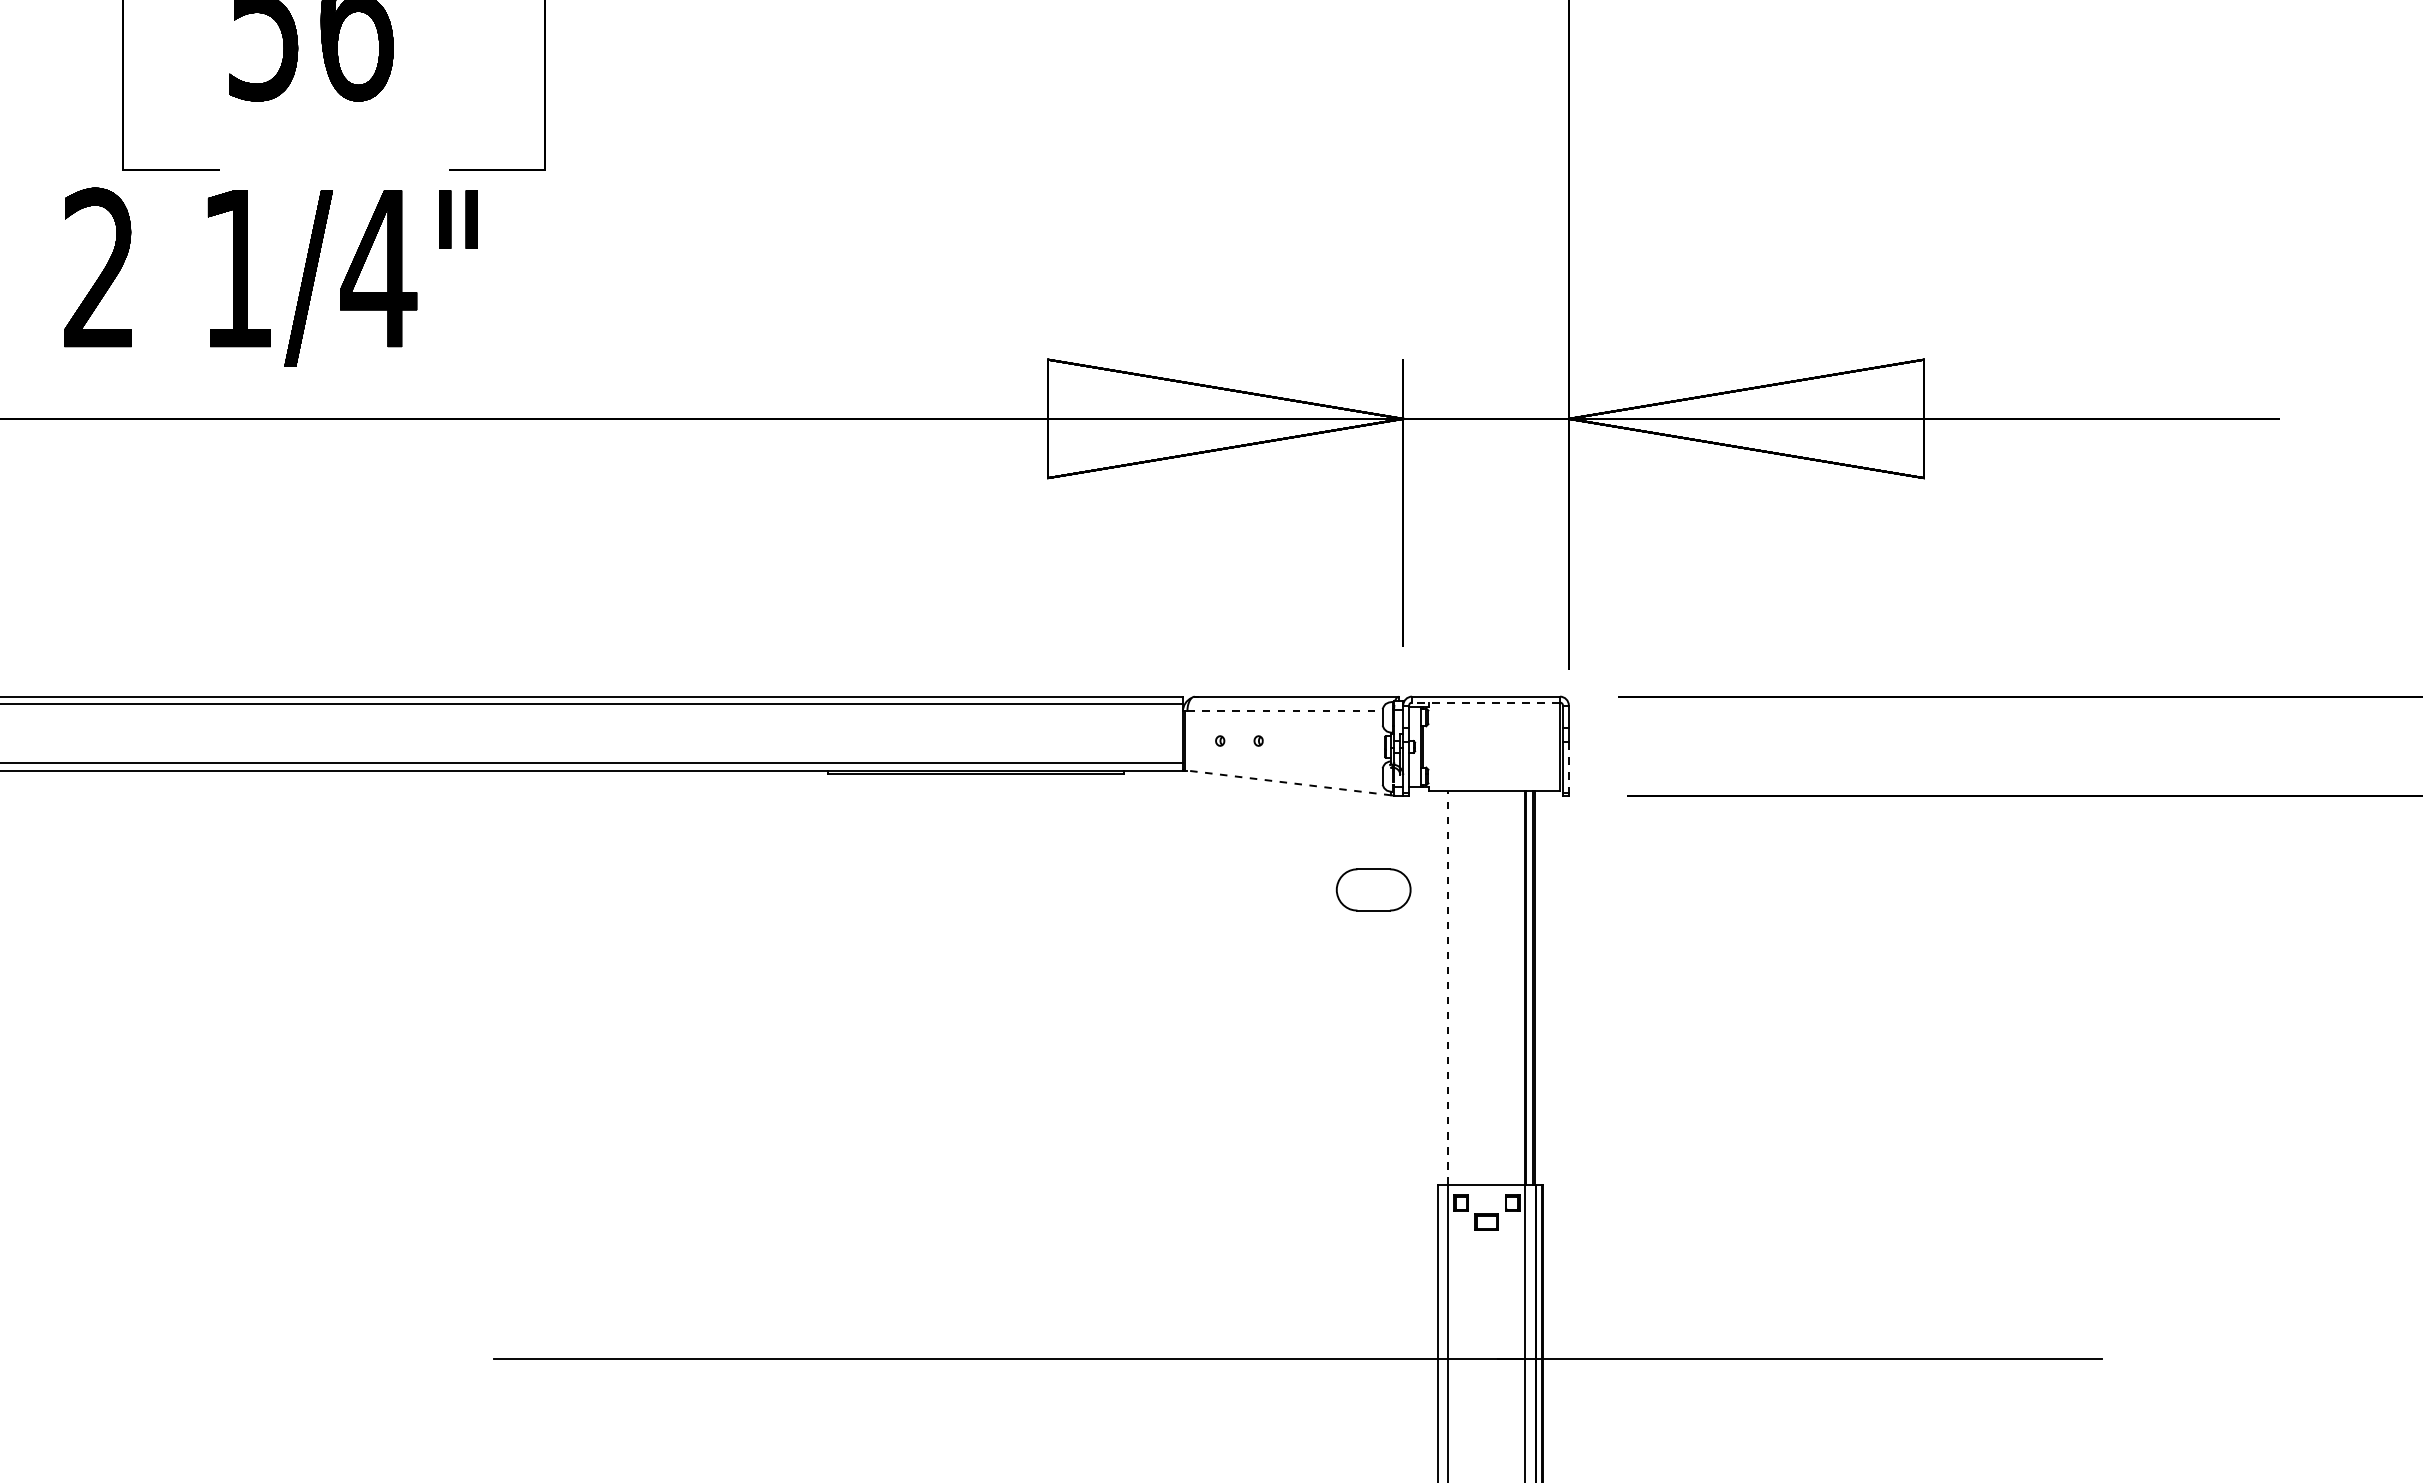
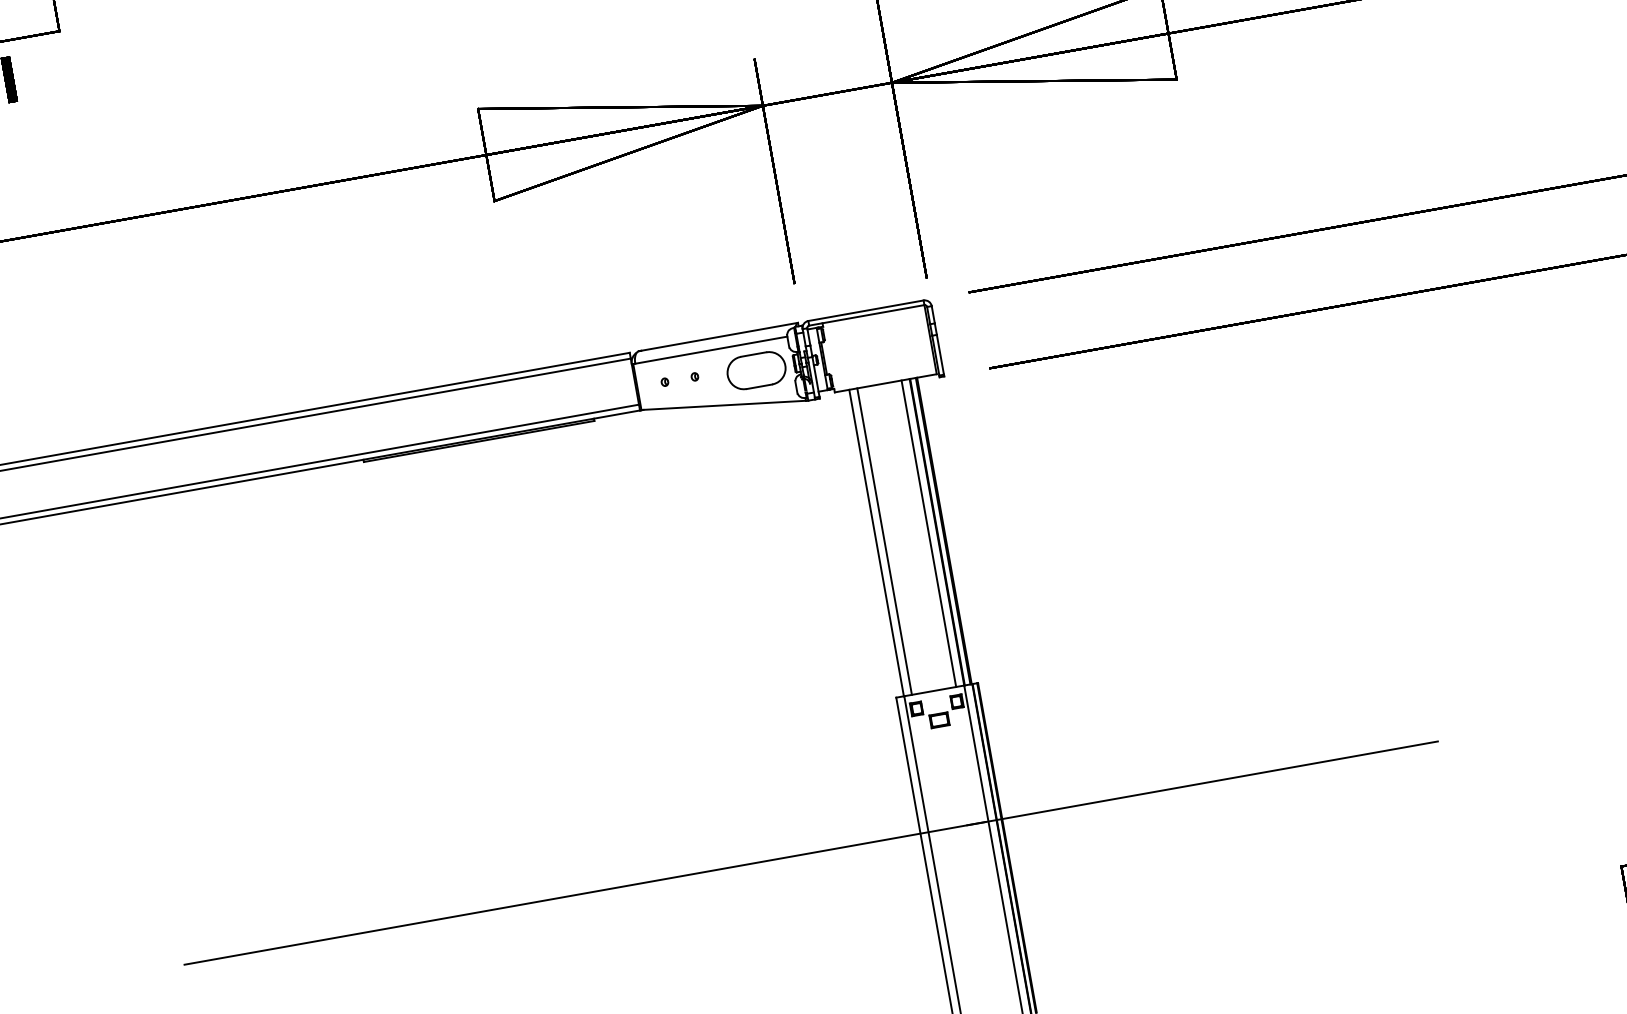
line: (1486, 702) -> (867, 315), dashed -> solid
line: (1284, 711) -> (710, 350), dashed -> solid
line: (1568, 767) -> (940, 354), dashed -> solid
line: (1289, 782) -> (724, 404), dashed -> solid
part: (1373, 889) -> (756, 370), moved
line: (1447, 987) -> (876, 542), dashed -> solid
line: (1458, 987) -> (884, 541), added
line: (1514, 987) -> (928, 533), added

